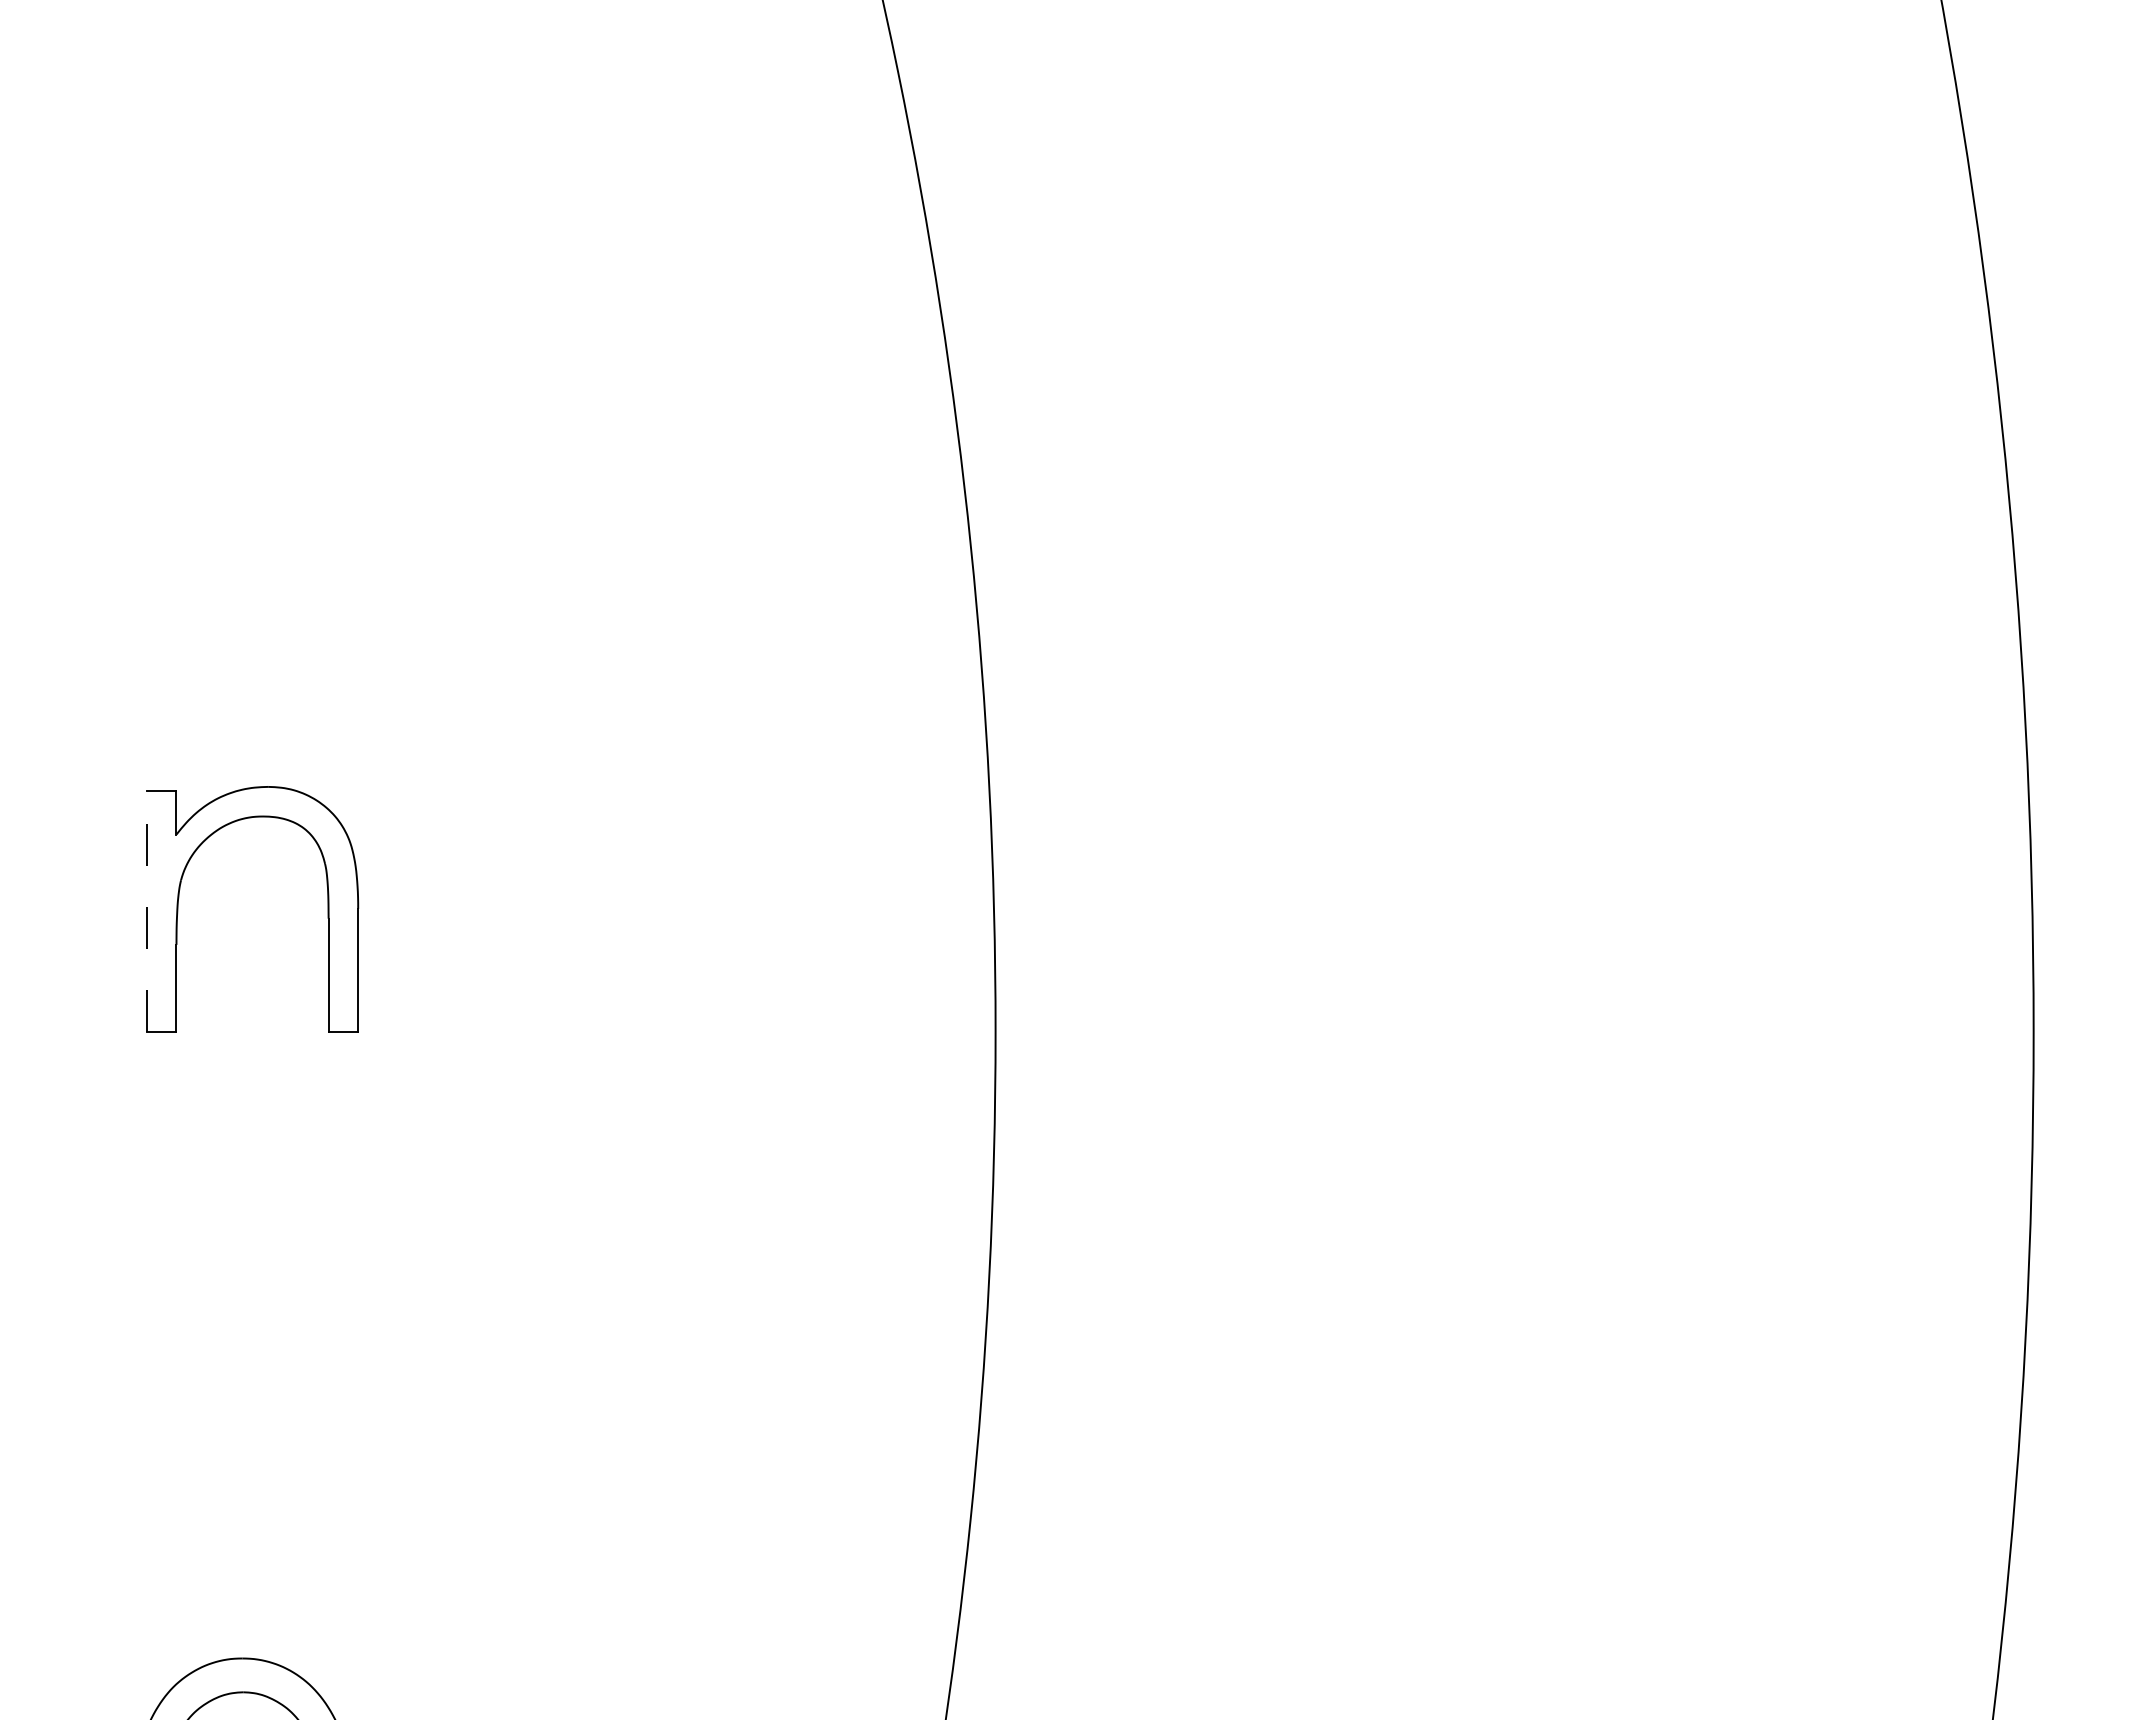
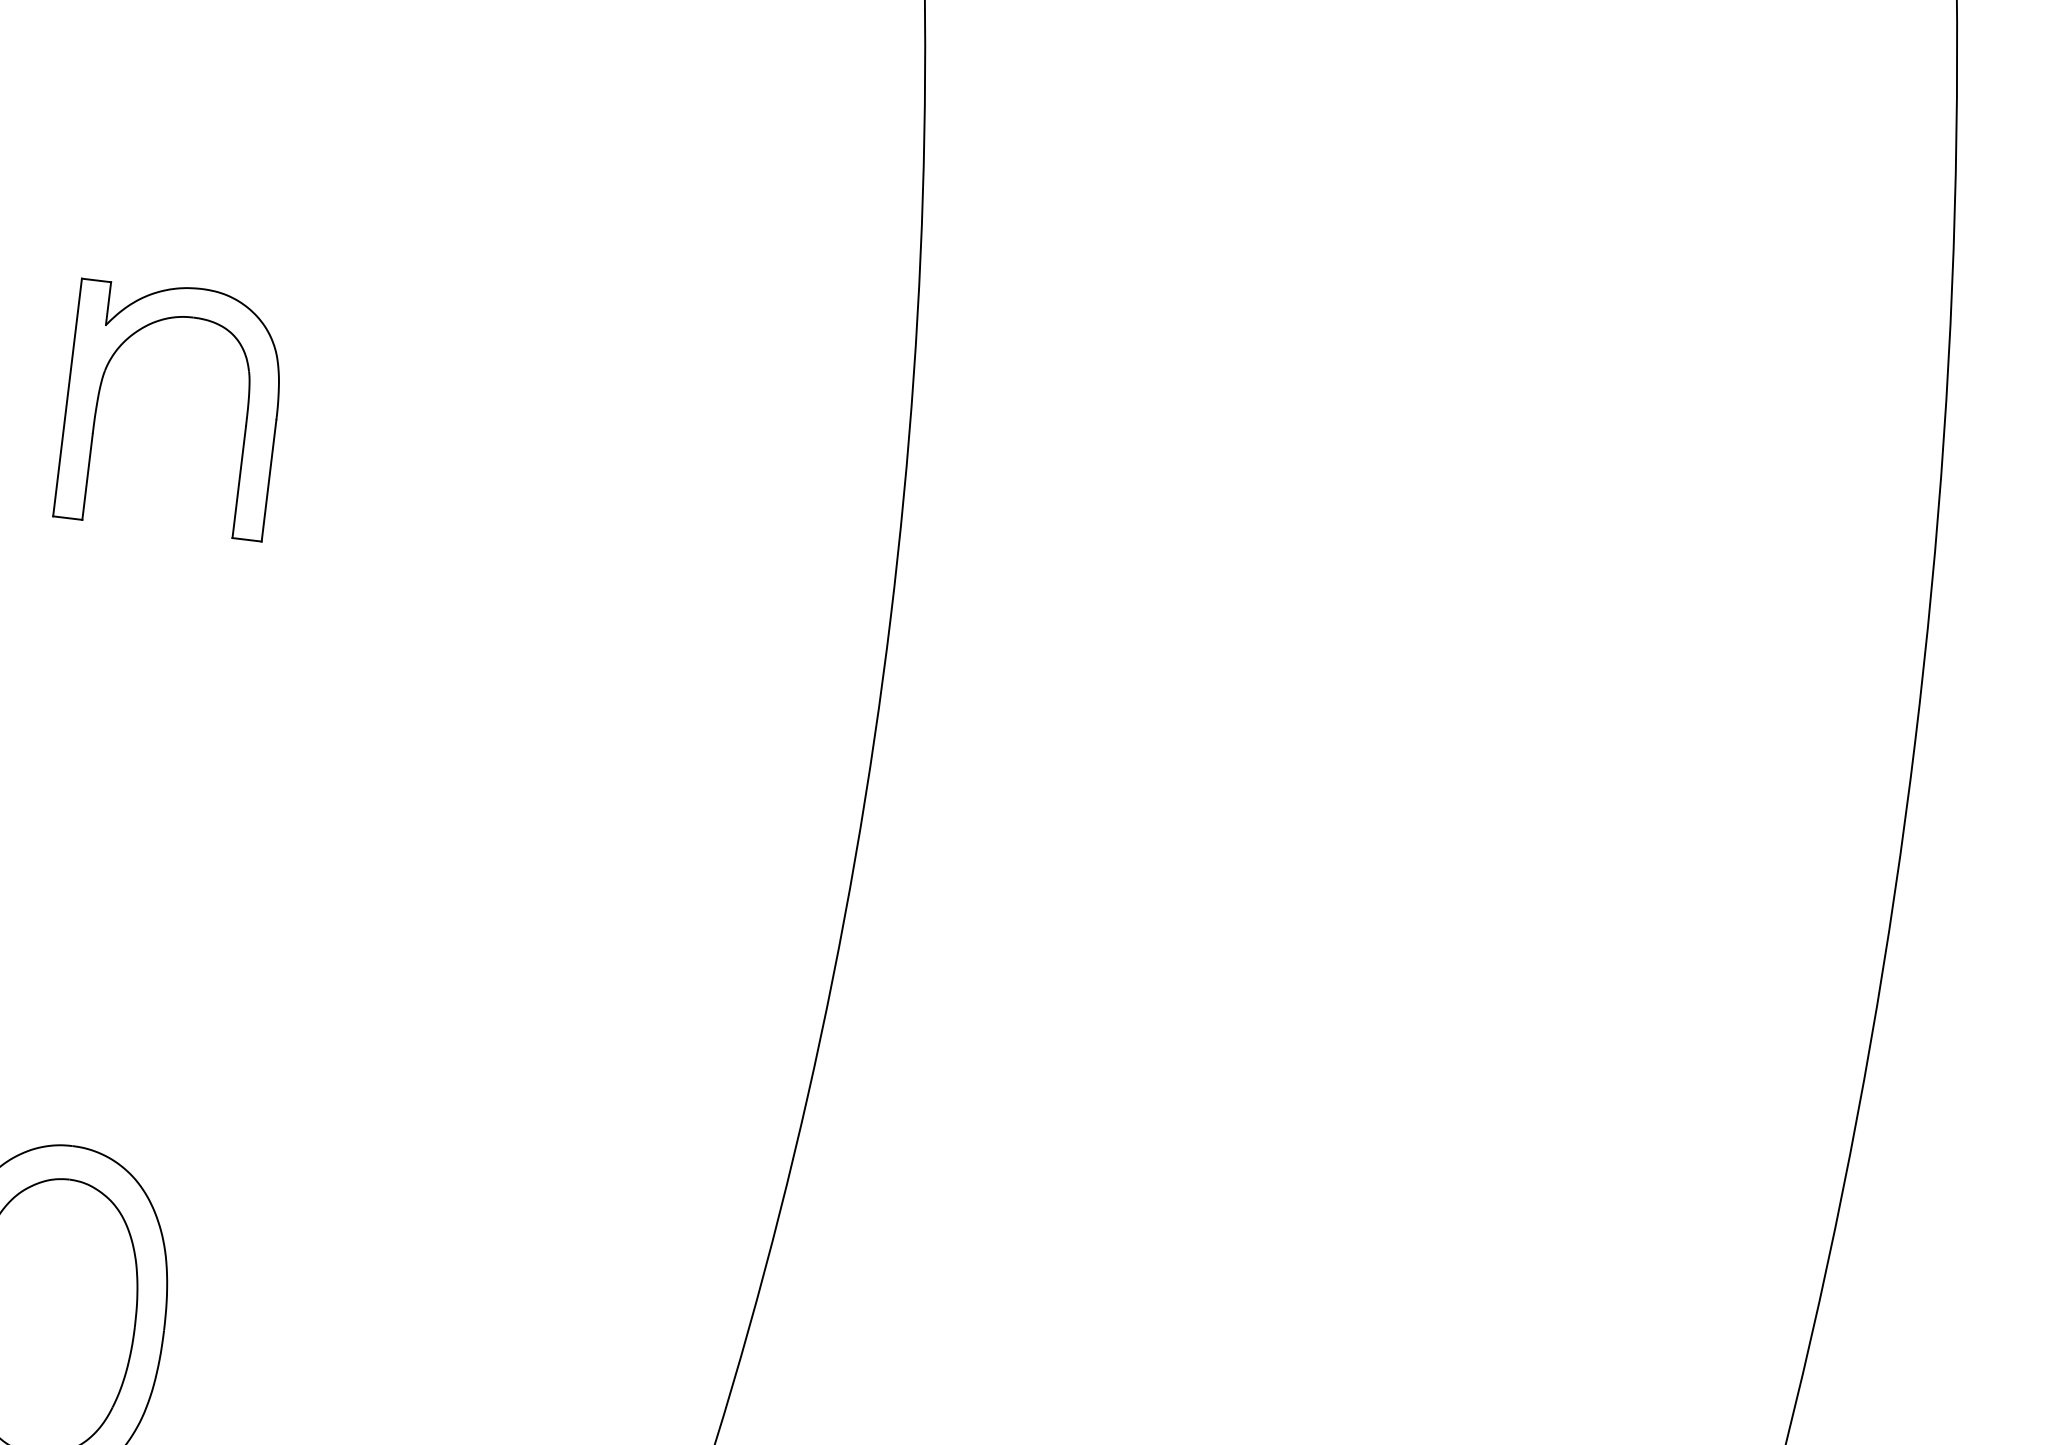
line: (146, 911) -> (67, 397), dashed -> solid

